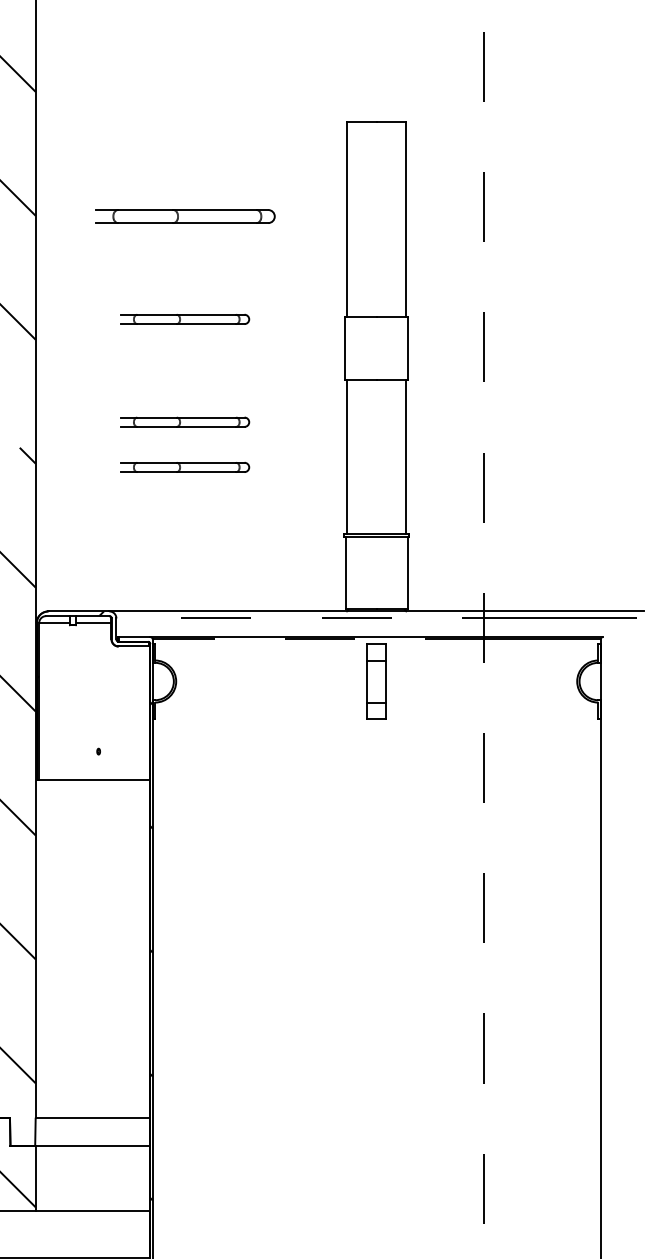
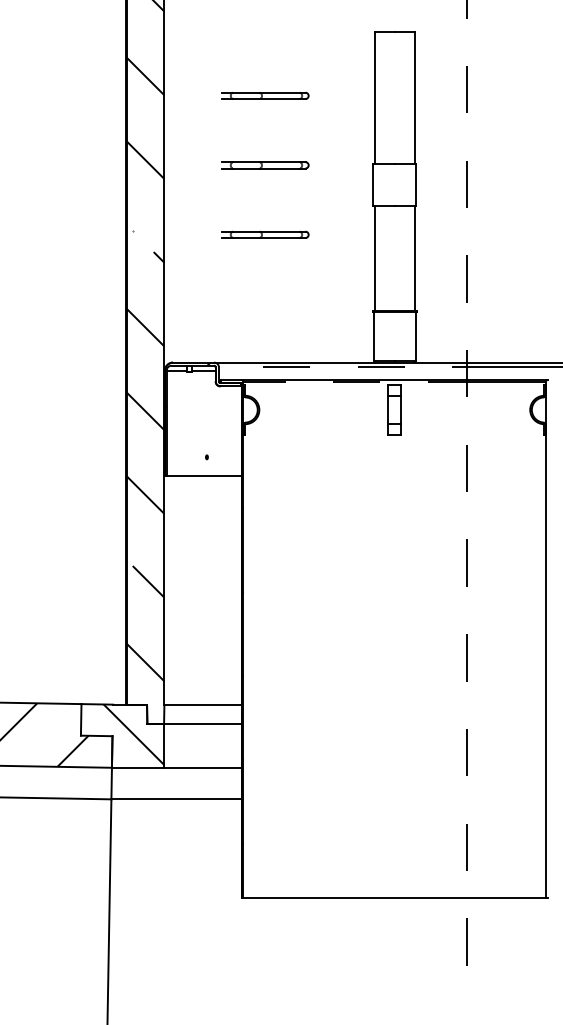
part: (185, 216) -> (265, 95), size x0.71
part: (185, 467) -> (265, 265), removed

